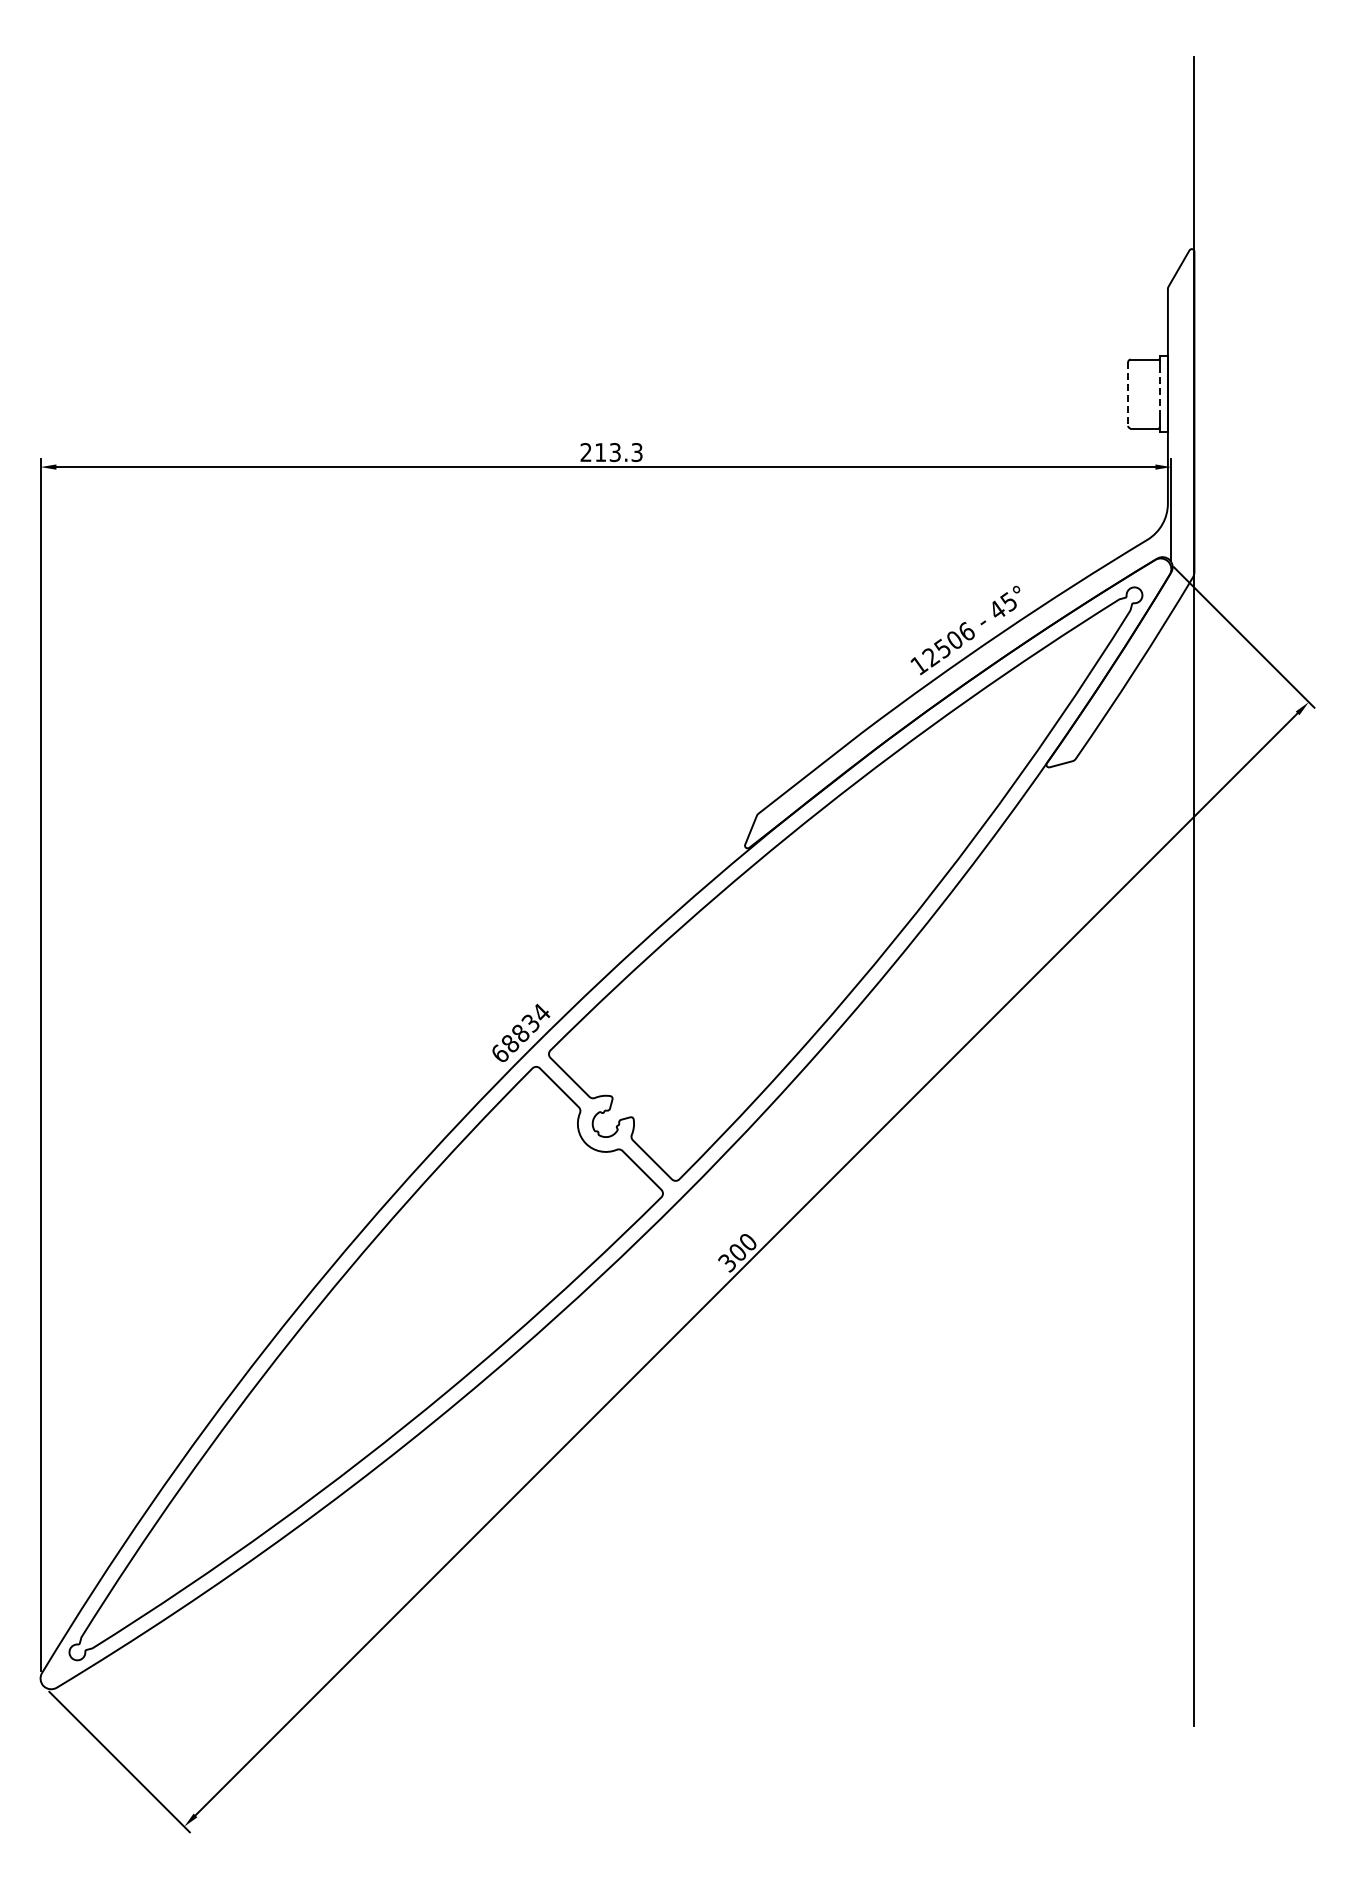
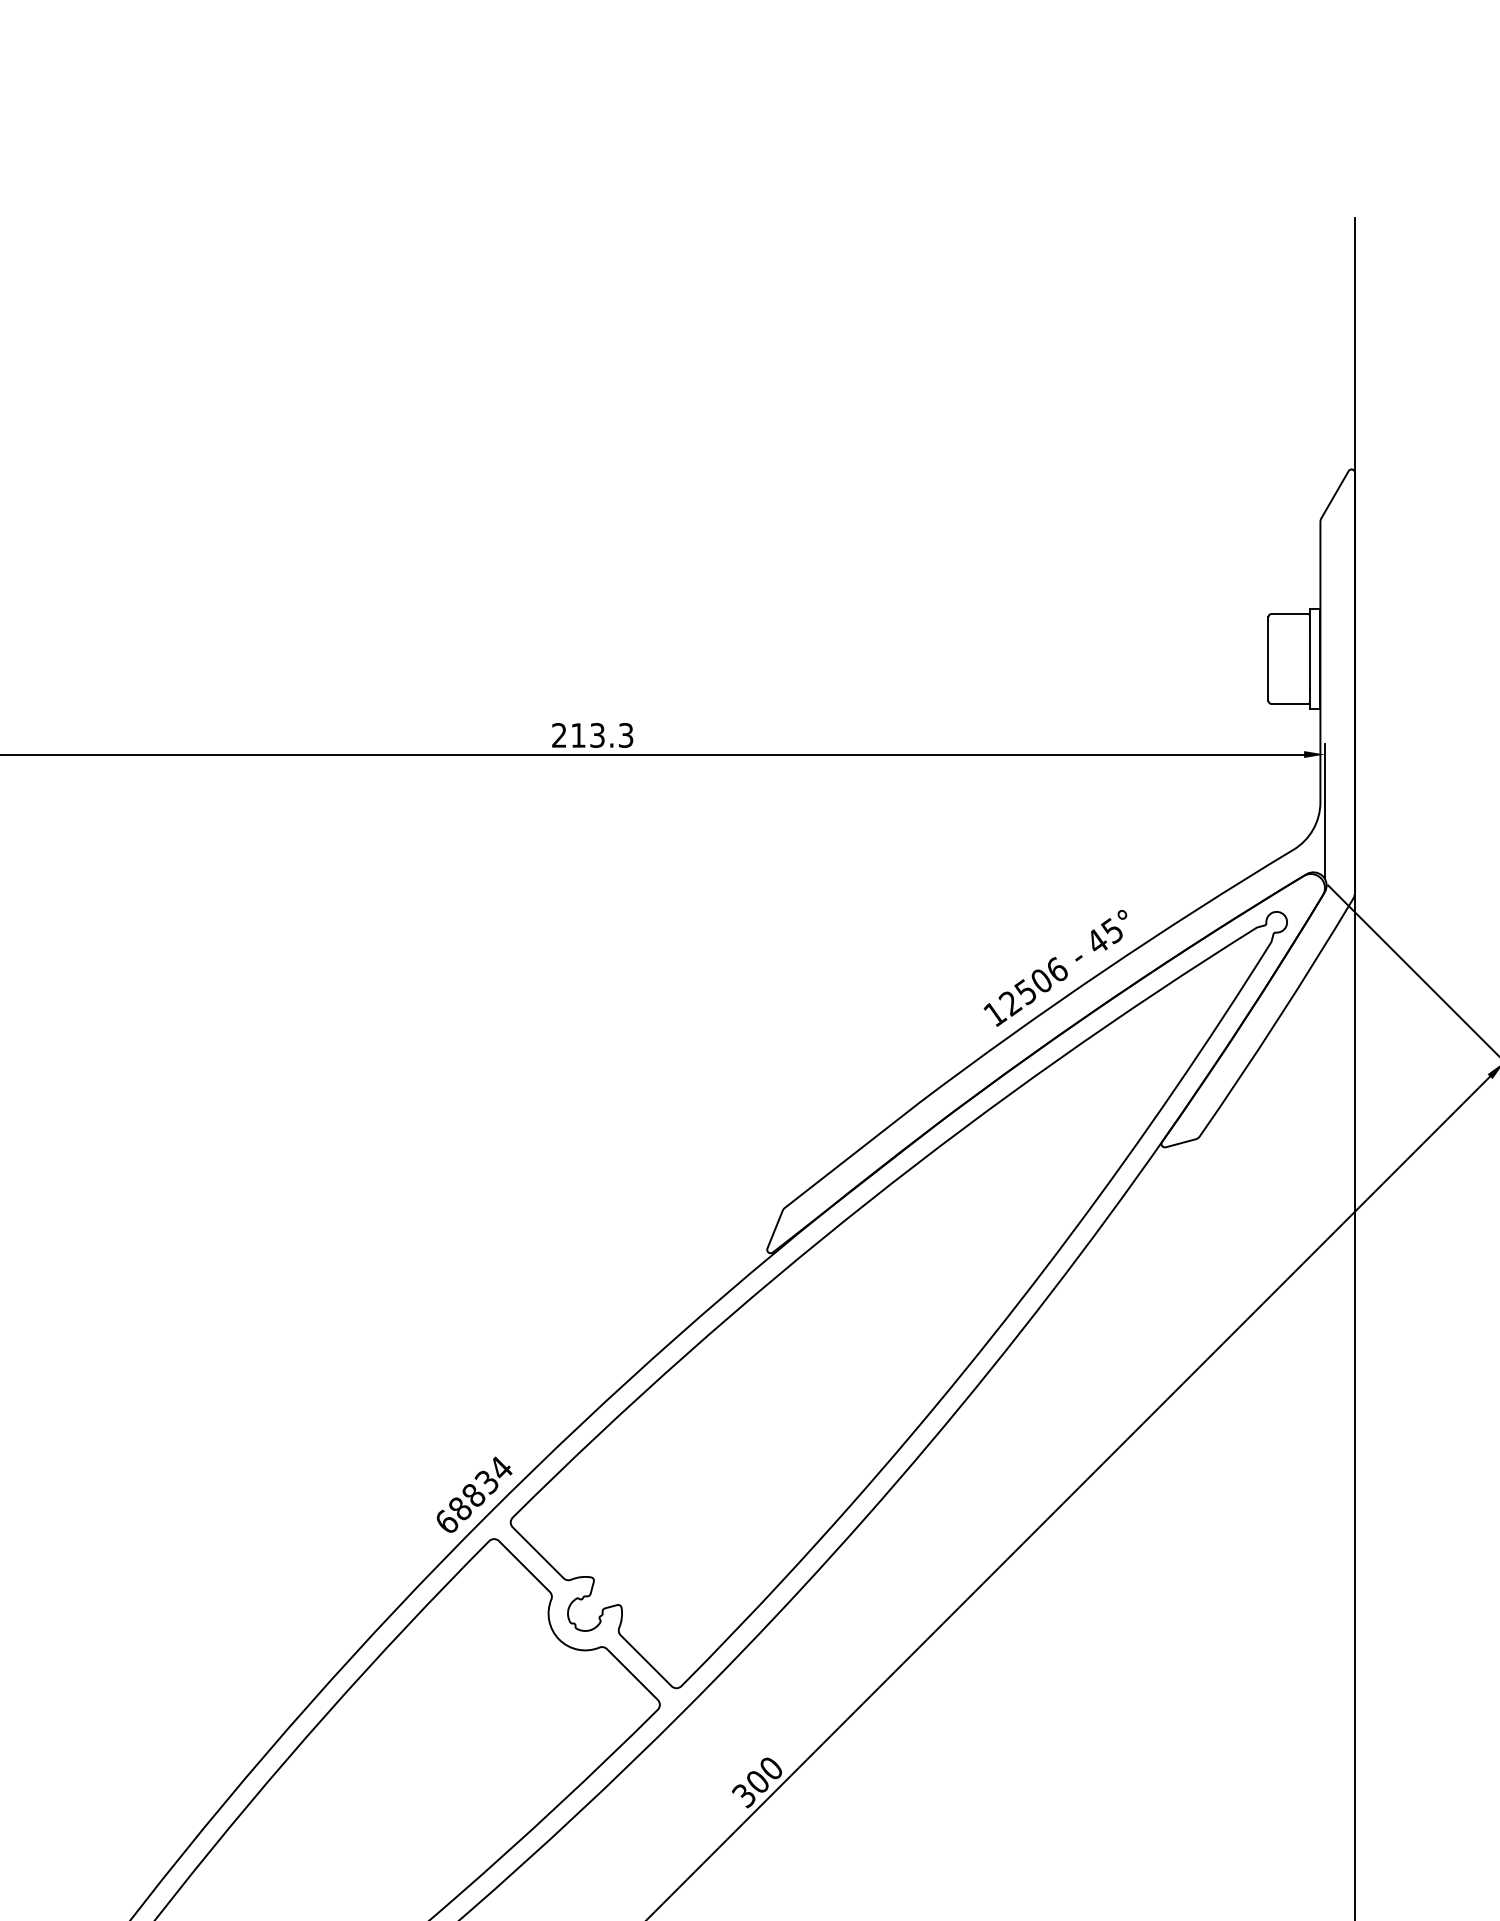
line: (1128, 394) -> (1268, 659), dashed -> solid
line: (1159, 394) -> (1309, 659), dashed -> solid

